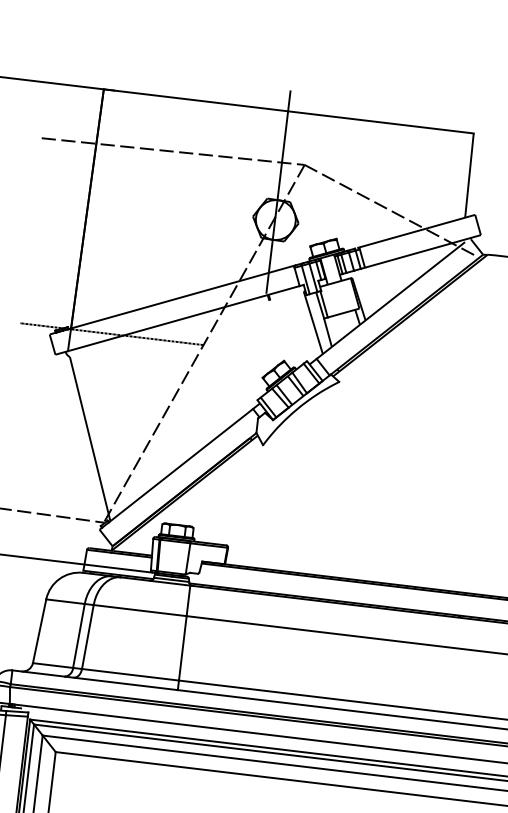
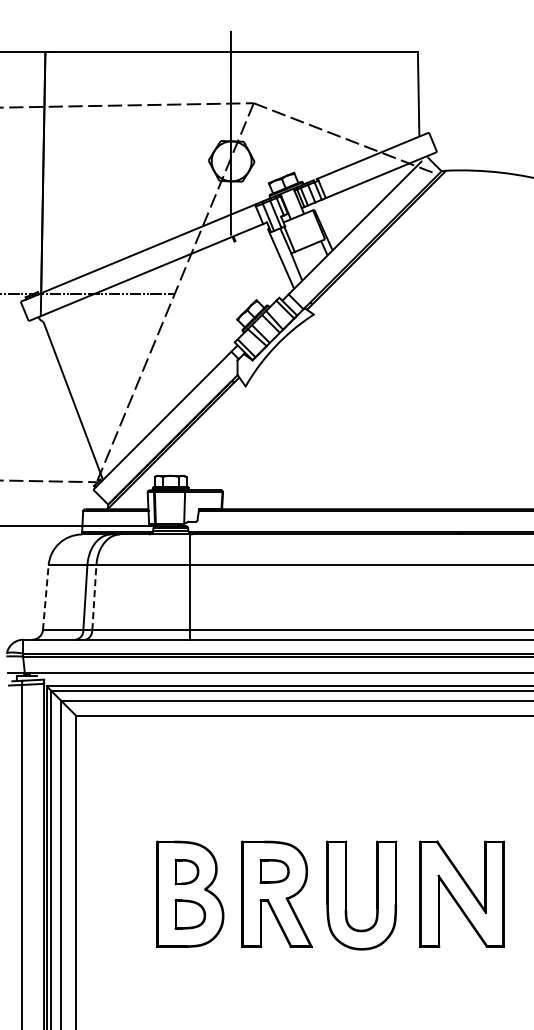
line: (39, 631) -> (45, 597), solid -> dashed
line: (88, 636) -> (94, 597), solid -> dashed

